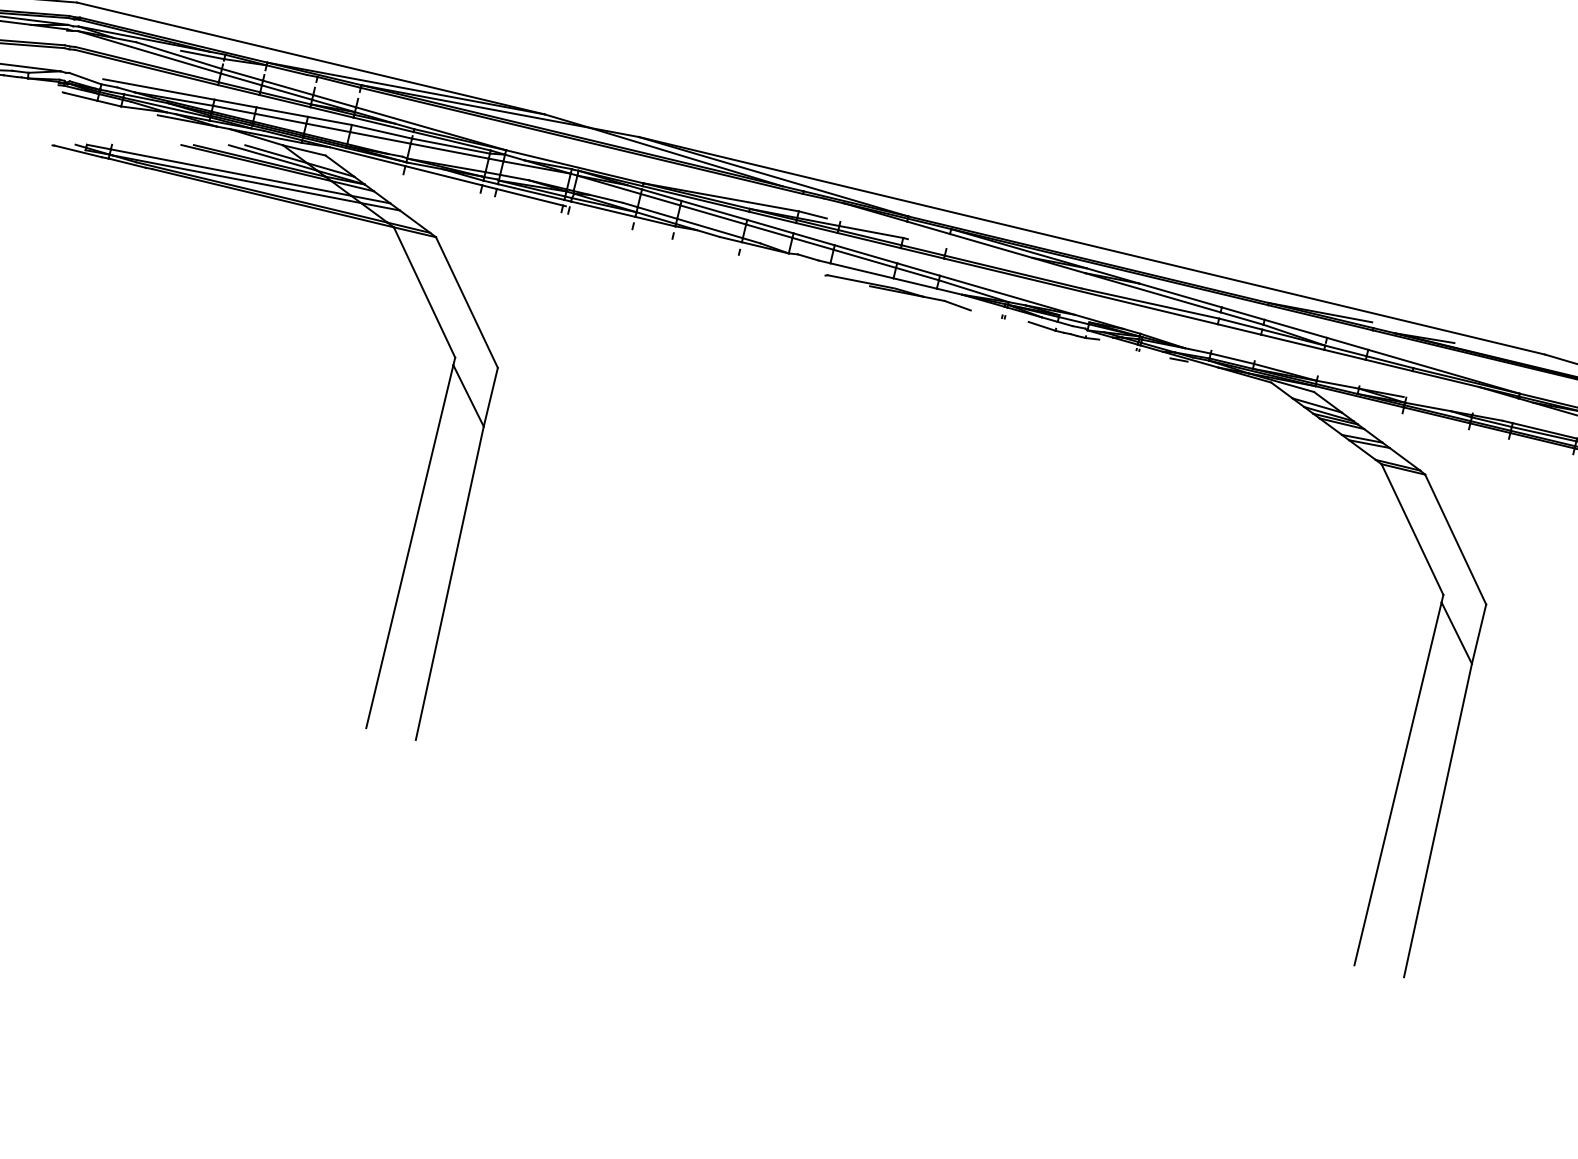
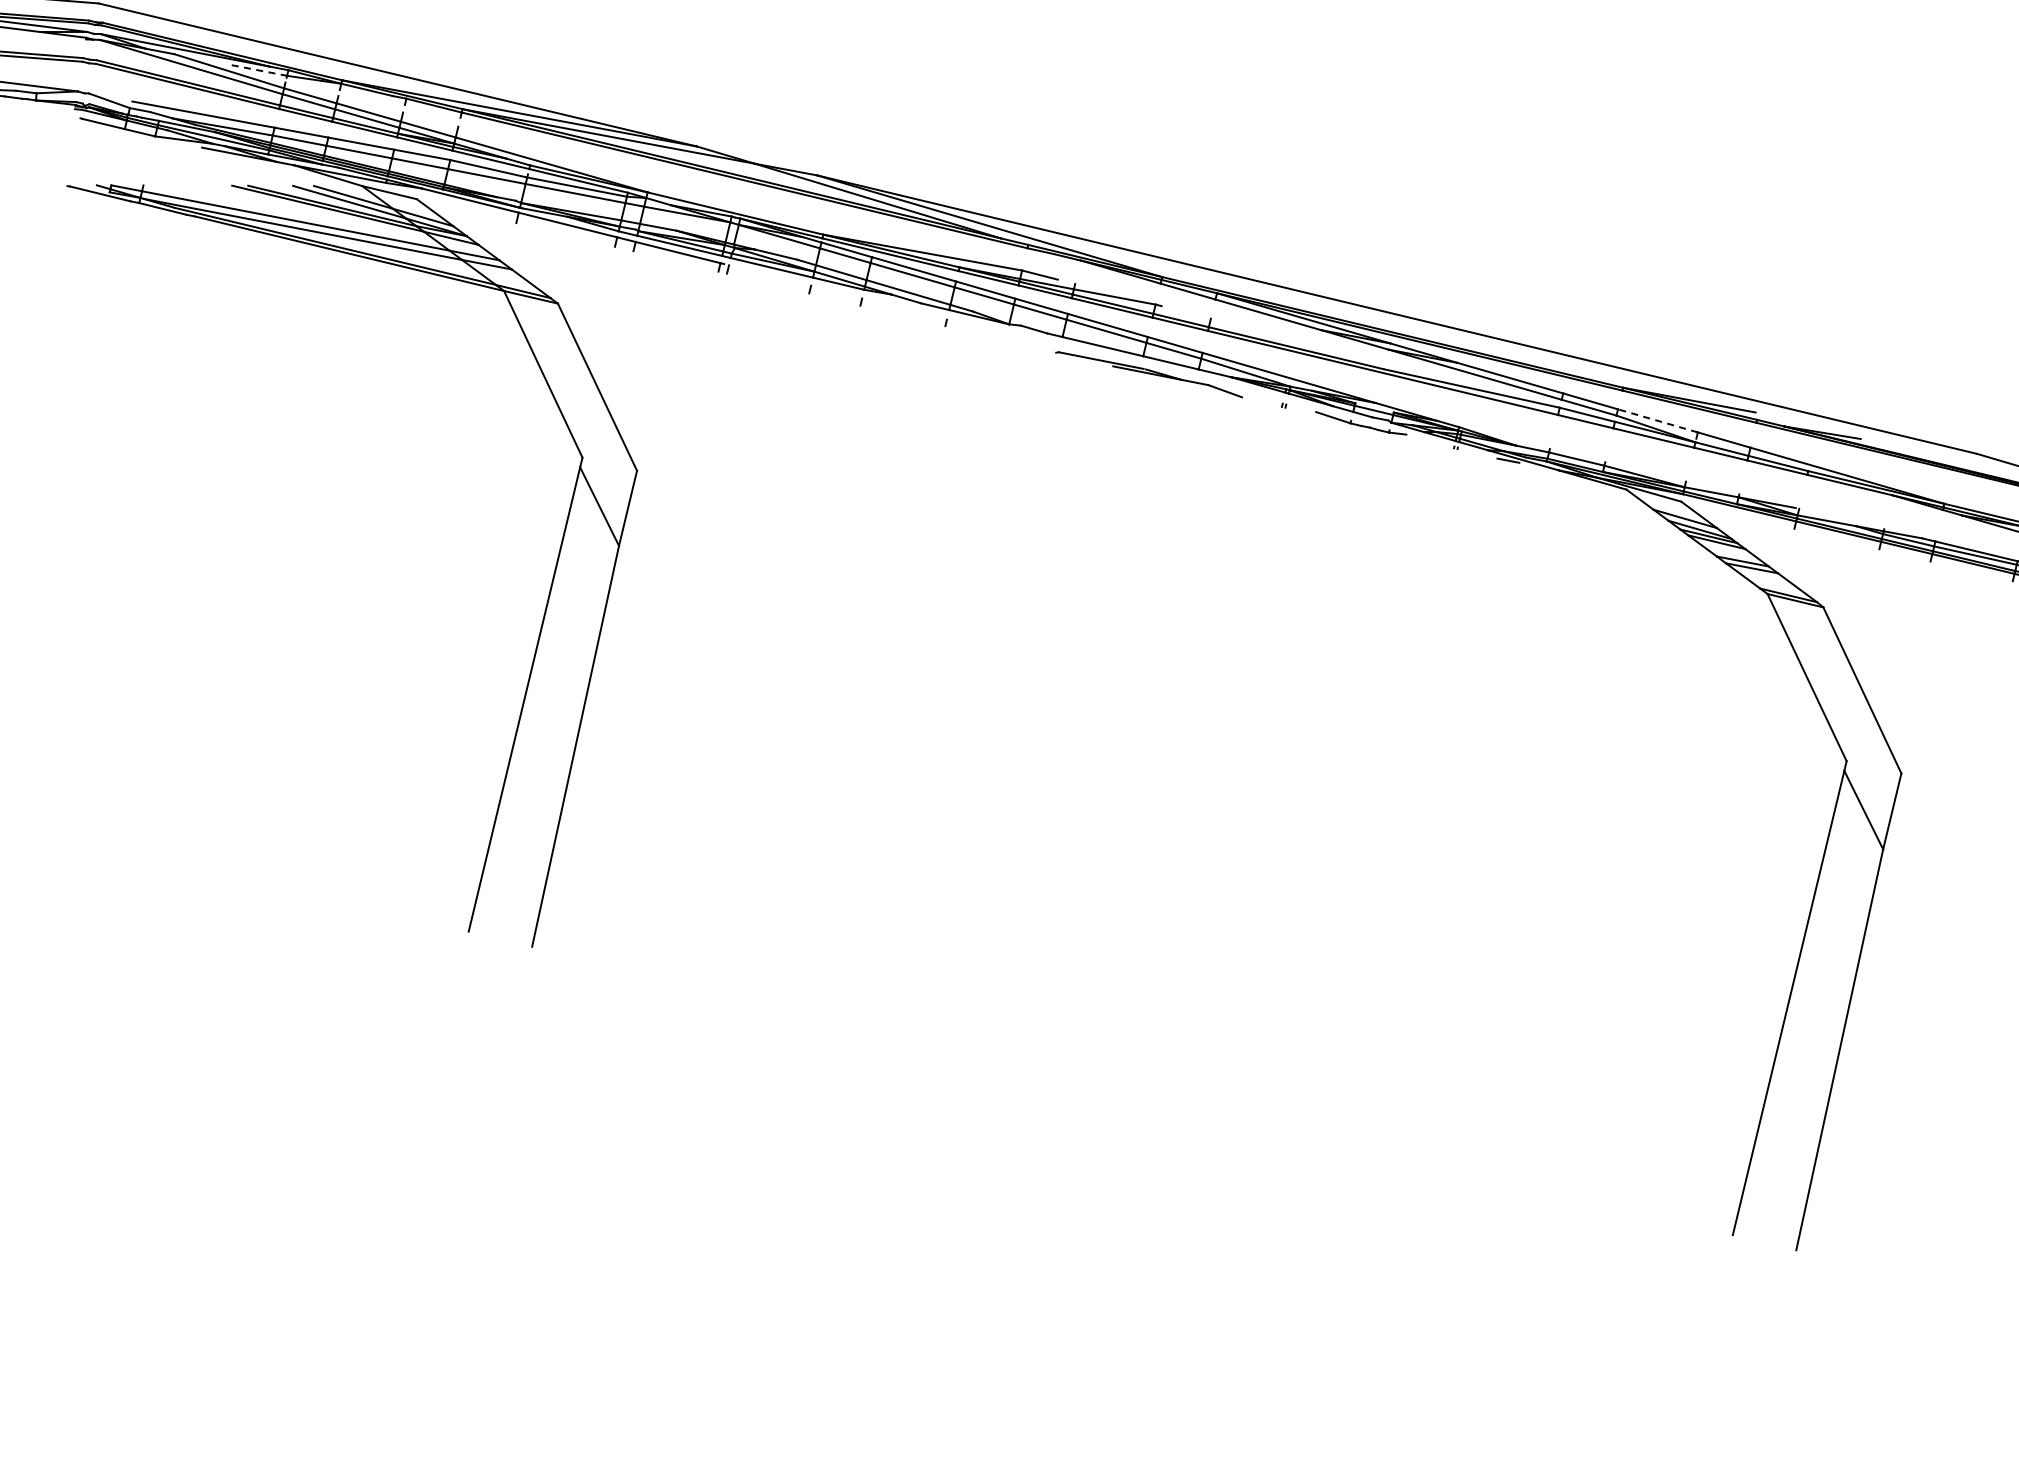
line: (202, 54) -> (259, 70), solid -> dashed
line: (1295, 328) -> (1657, 420), solid -> dashed

